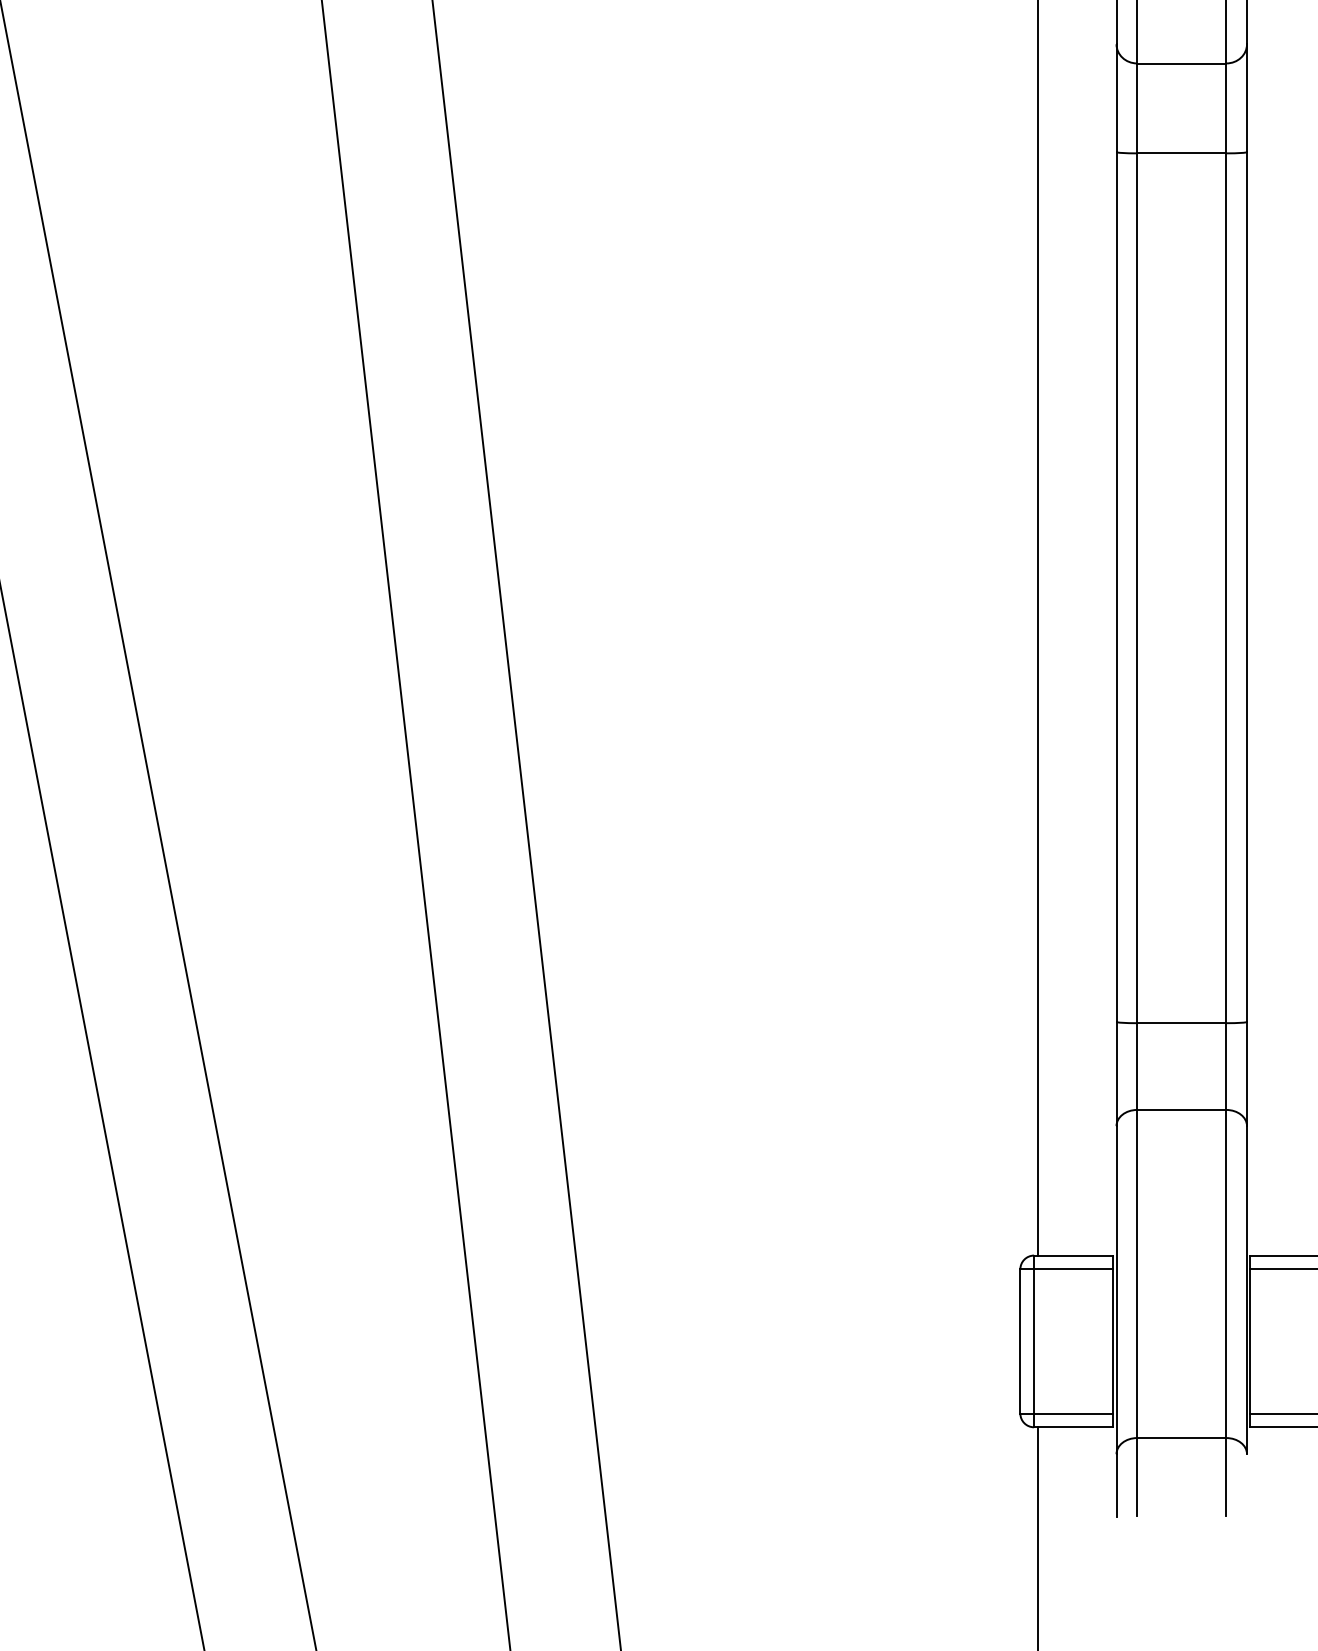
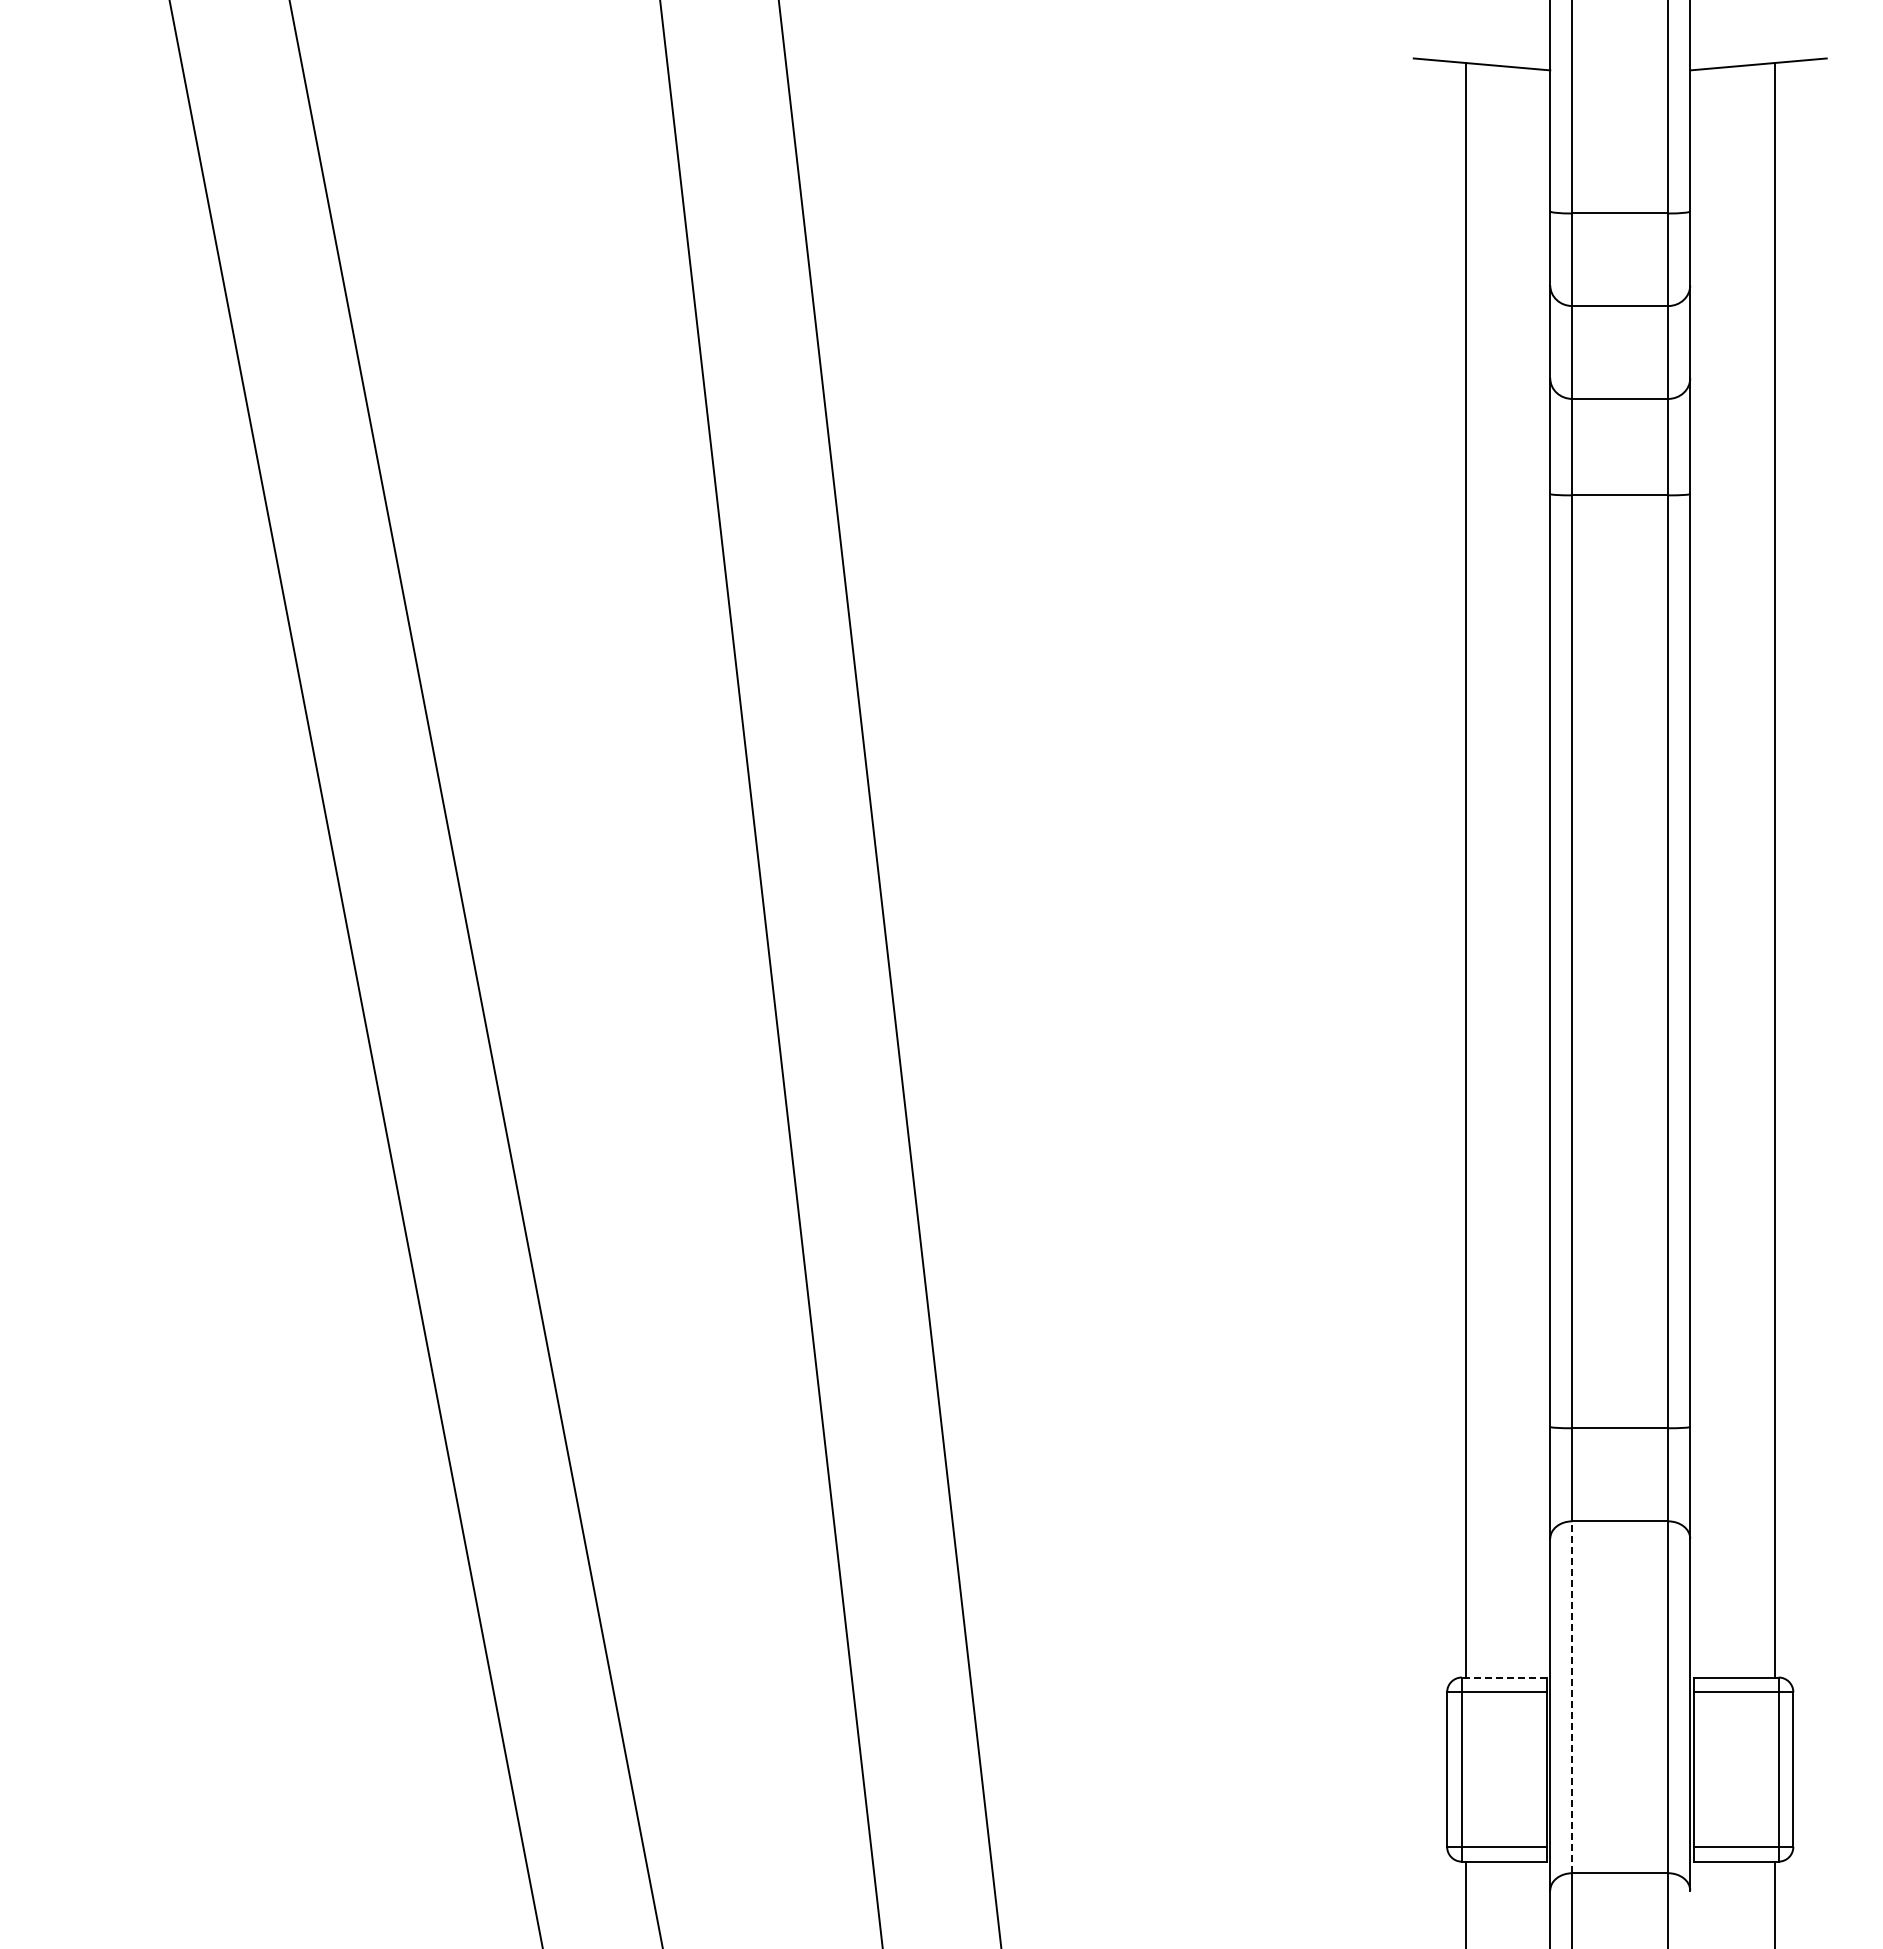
line: (1072, 1255) -> (1503, 1677), solid -> dashed
line: (1137, 1274) -> (1572, 1697), solid -> dashed

